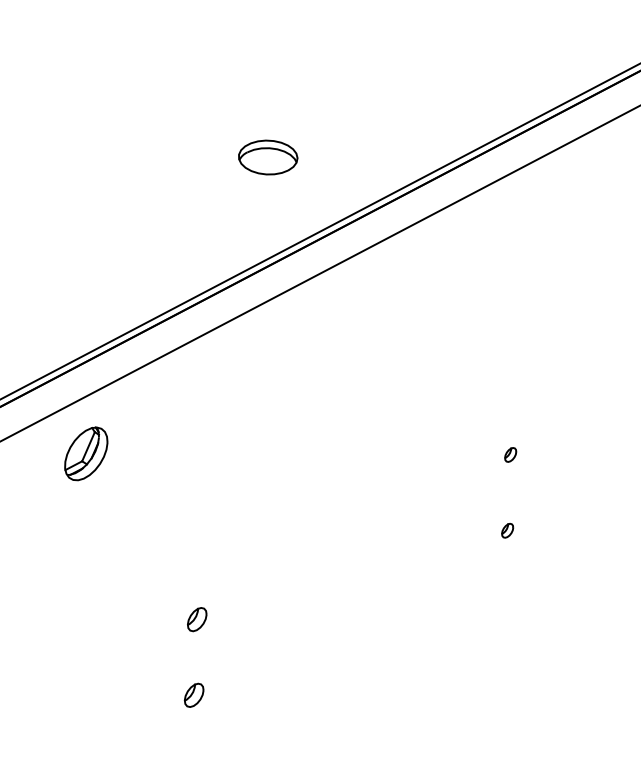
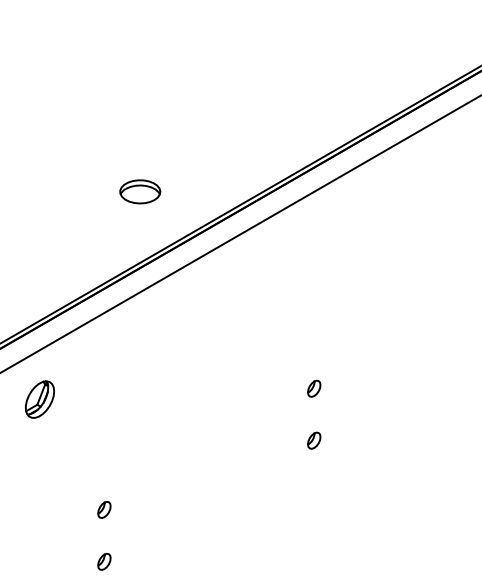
part: (87, 453) -> (40, 399), moved
part: (510, 454) -> (314, 388), size x1.67
part: (507, 530) -> (314, 440), size x1.67

